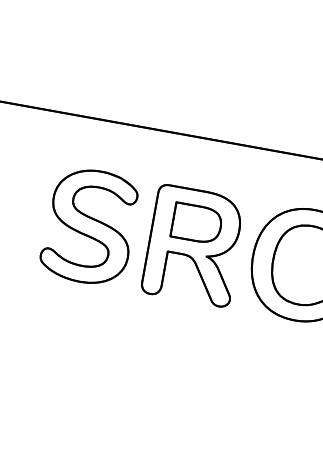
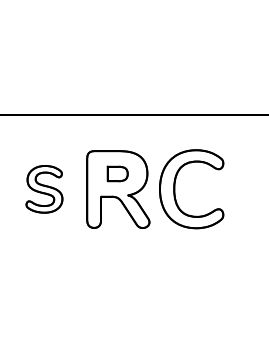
part: (197, 222) -> (117, 173), size x0.6
part: (89, 226) -> (44, 189), size x0.6

